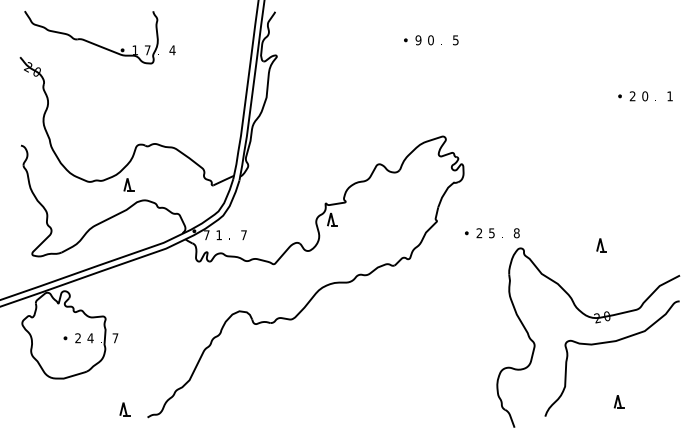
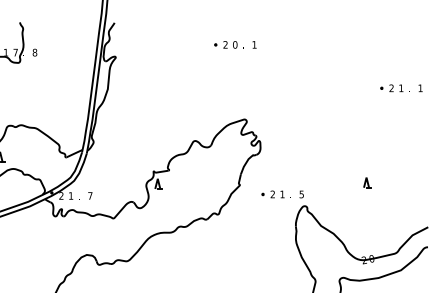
text: (418, 40) -> (225, 45), 9 -> 2
text: (455, 40) -> (254, 45), 5 -> 1
text: (172, 50) -> (34, 52), 4 -> 8
text: (645, 96) -> (401, 88), 0 -> 1
text: (491, 233) -> (282, 194), 5 -> 1
text: (516, 233) -> (301, 194), 8 -> 5
text: (206, 235) -> (61, 196), 7 -> 2
part: (601, 245) -> (367, 183), moved

